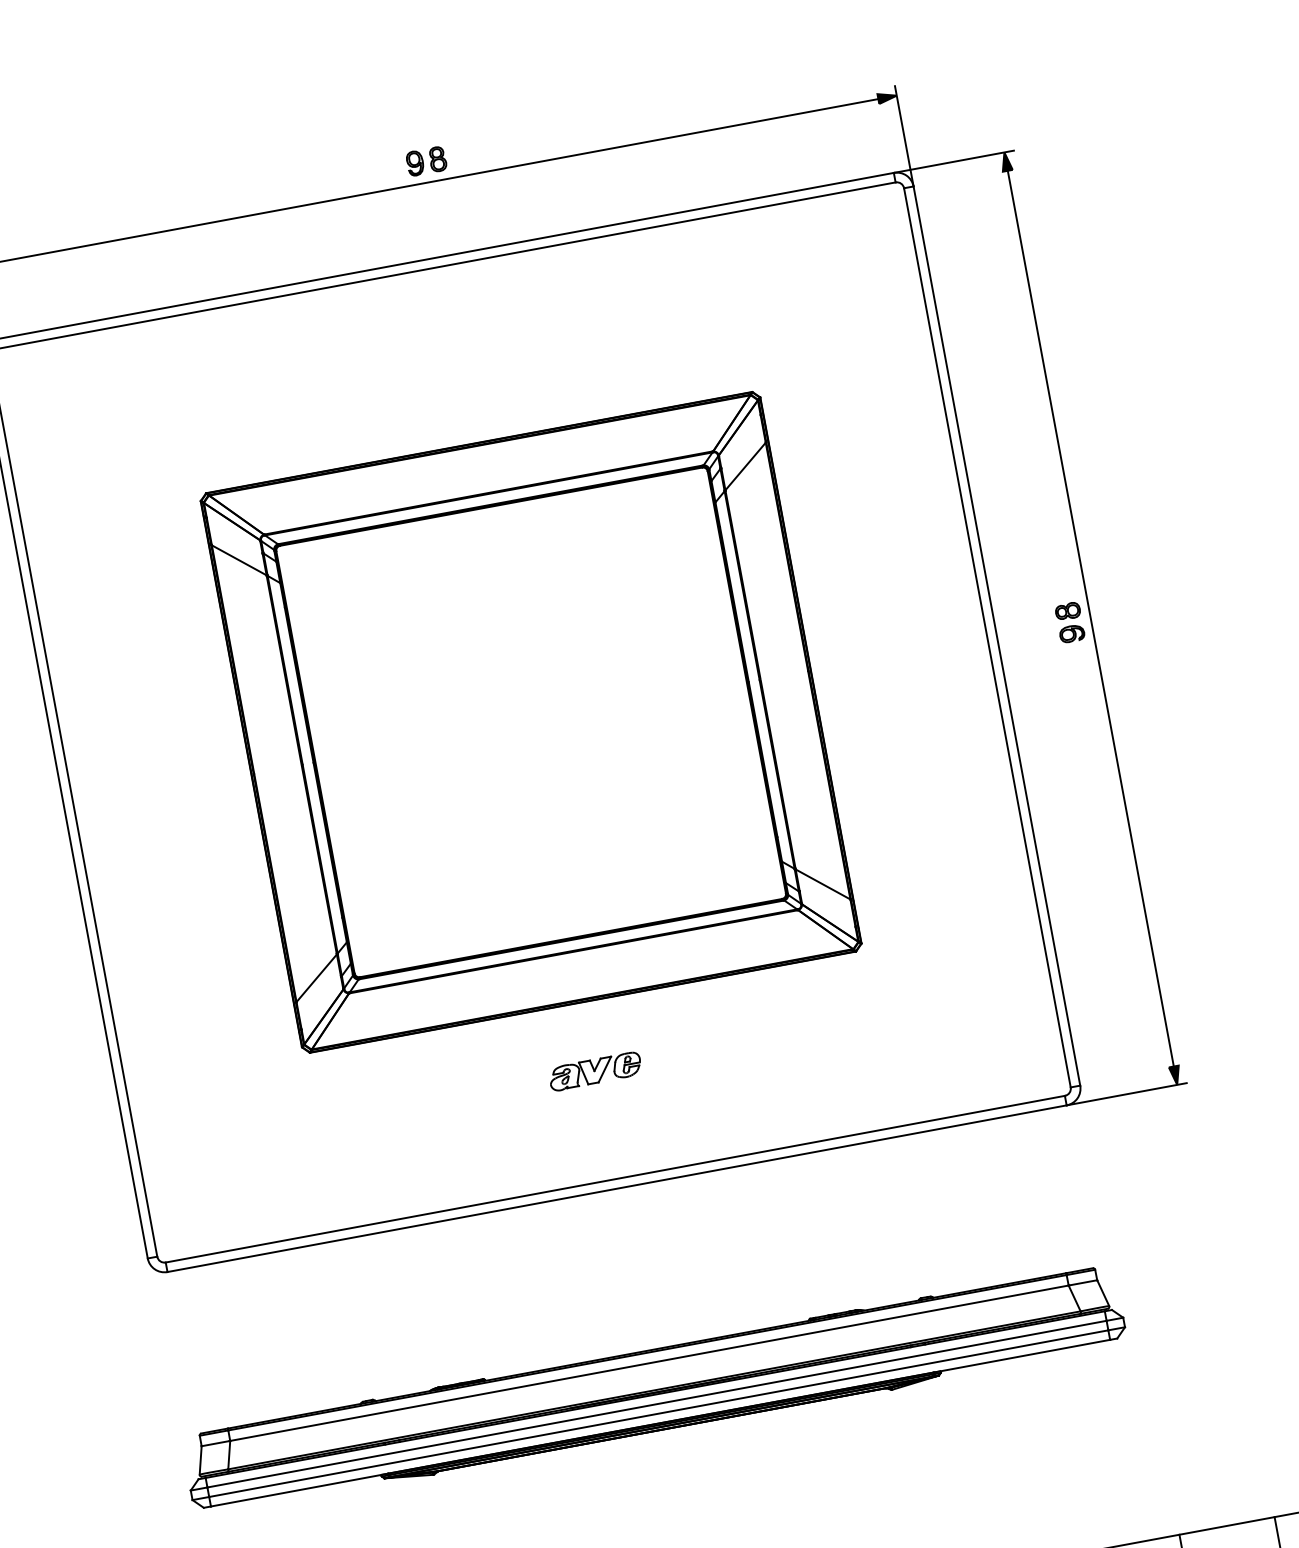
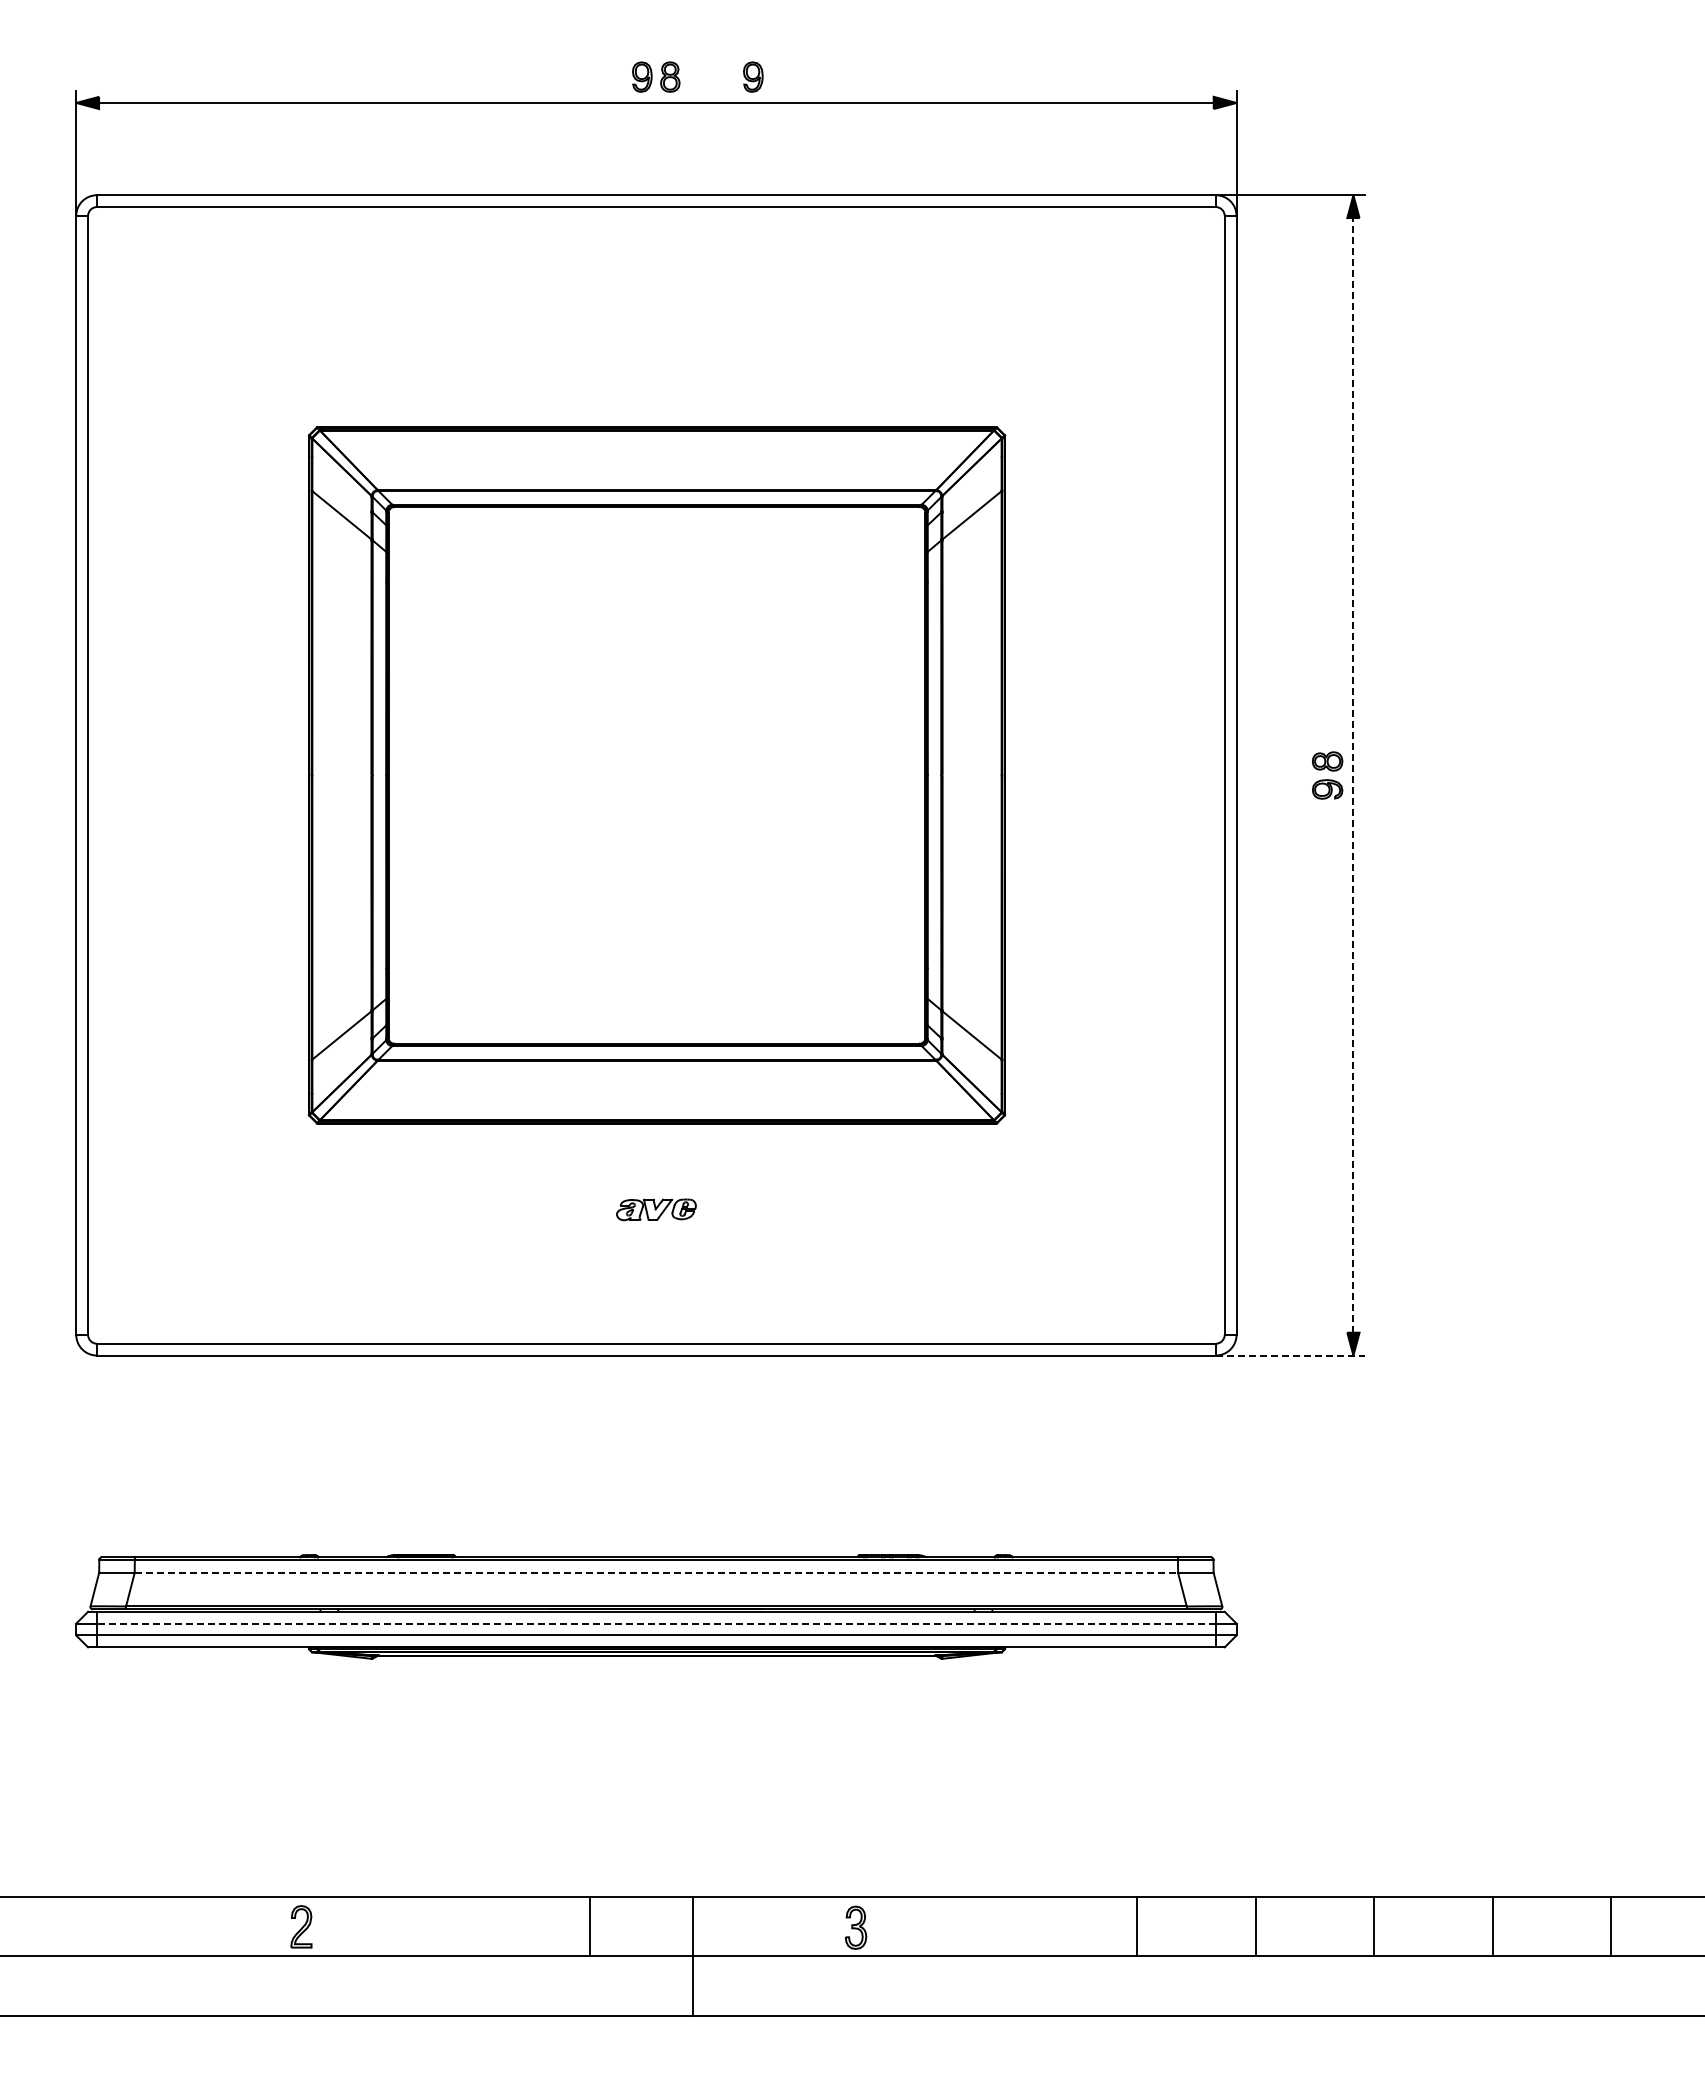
part: (504, 146) -> (753, 76), added
line: (1090, 617) -> (1353, 774), solid -> dashed
part: (595, 1071) -> (656, 1209), size x0.7
line: (1126, 1094) -> (1290, 1355), solid -> dashed
line: (649, 1363) -> (656, 1572), solid -> dashed
line: (656, 1404) -> (655, 1623), solid -> dashed

